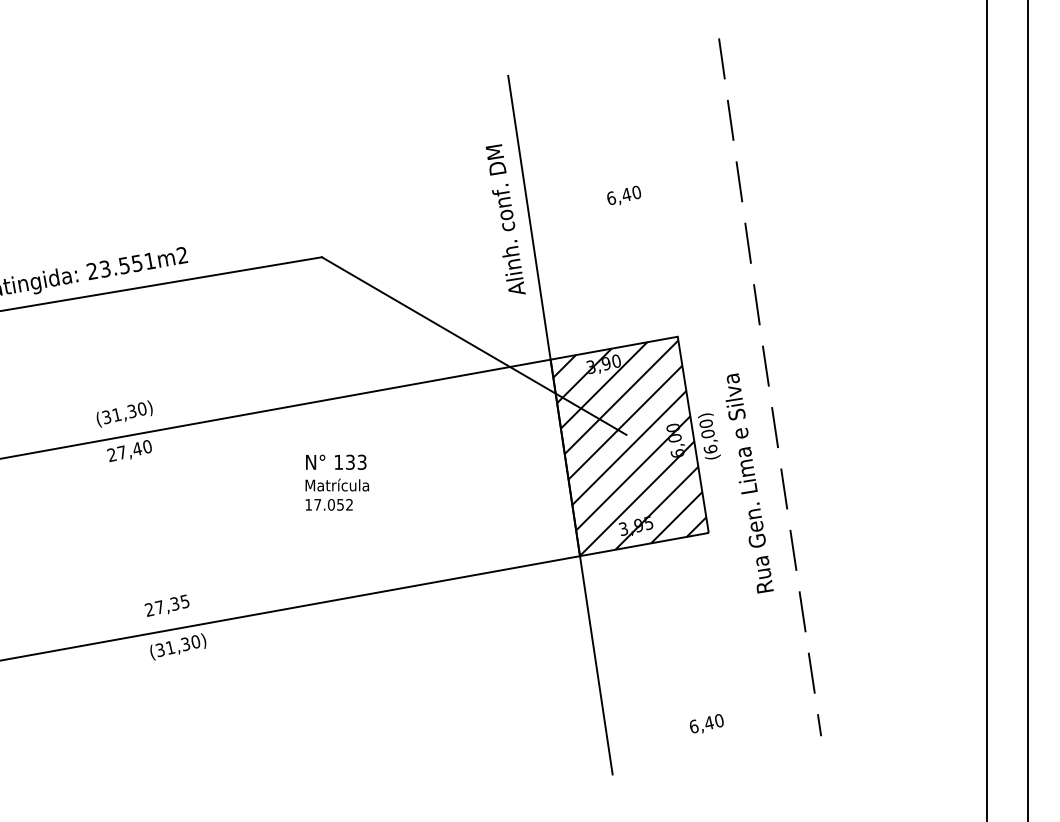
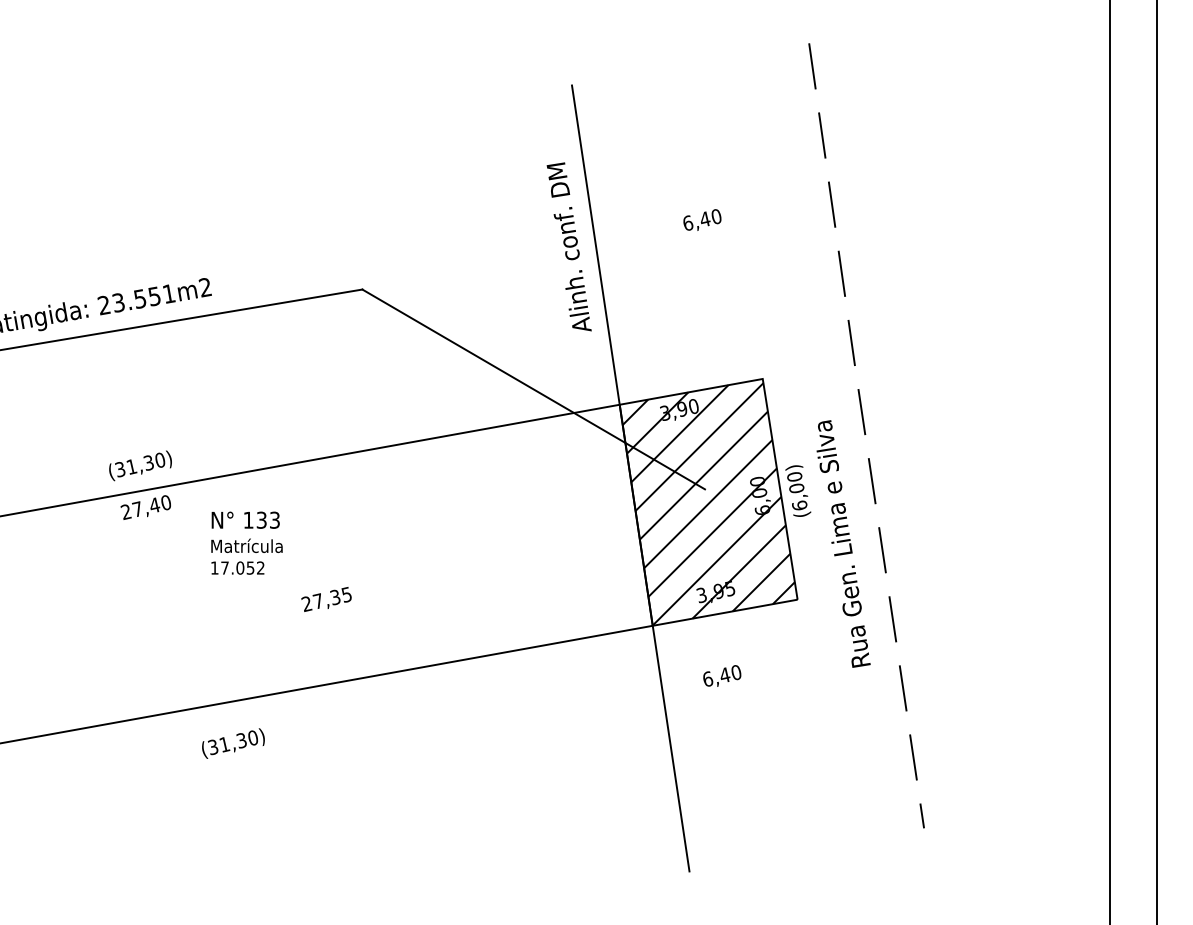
text: (337, 482) -> (247, 542), moved
text: (166, 605) -> (325, 599), moved
text: (178, 646) -> (233, 743), moved
text: (706, 723) -> (721, 675), moved

